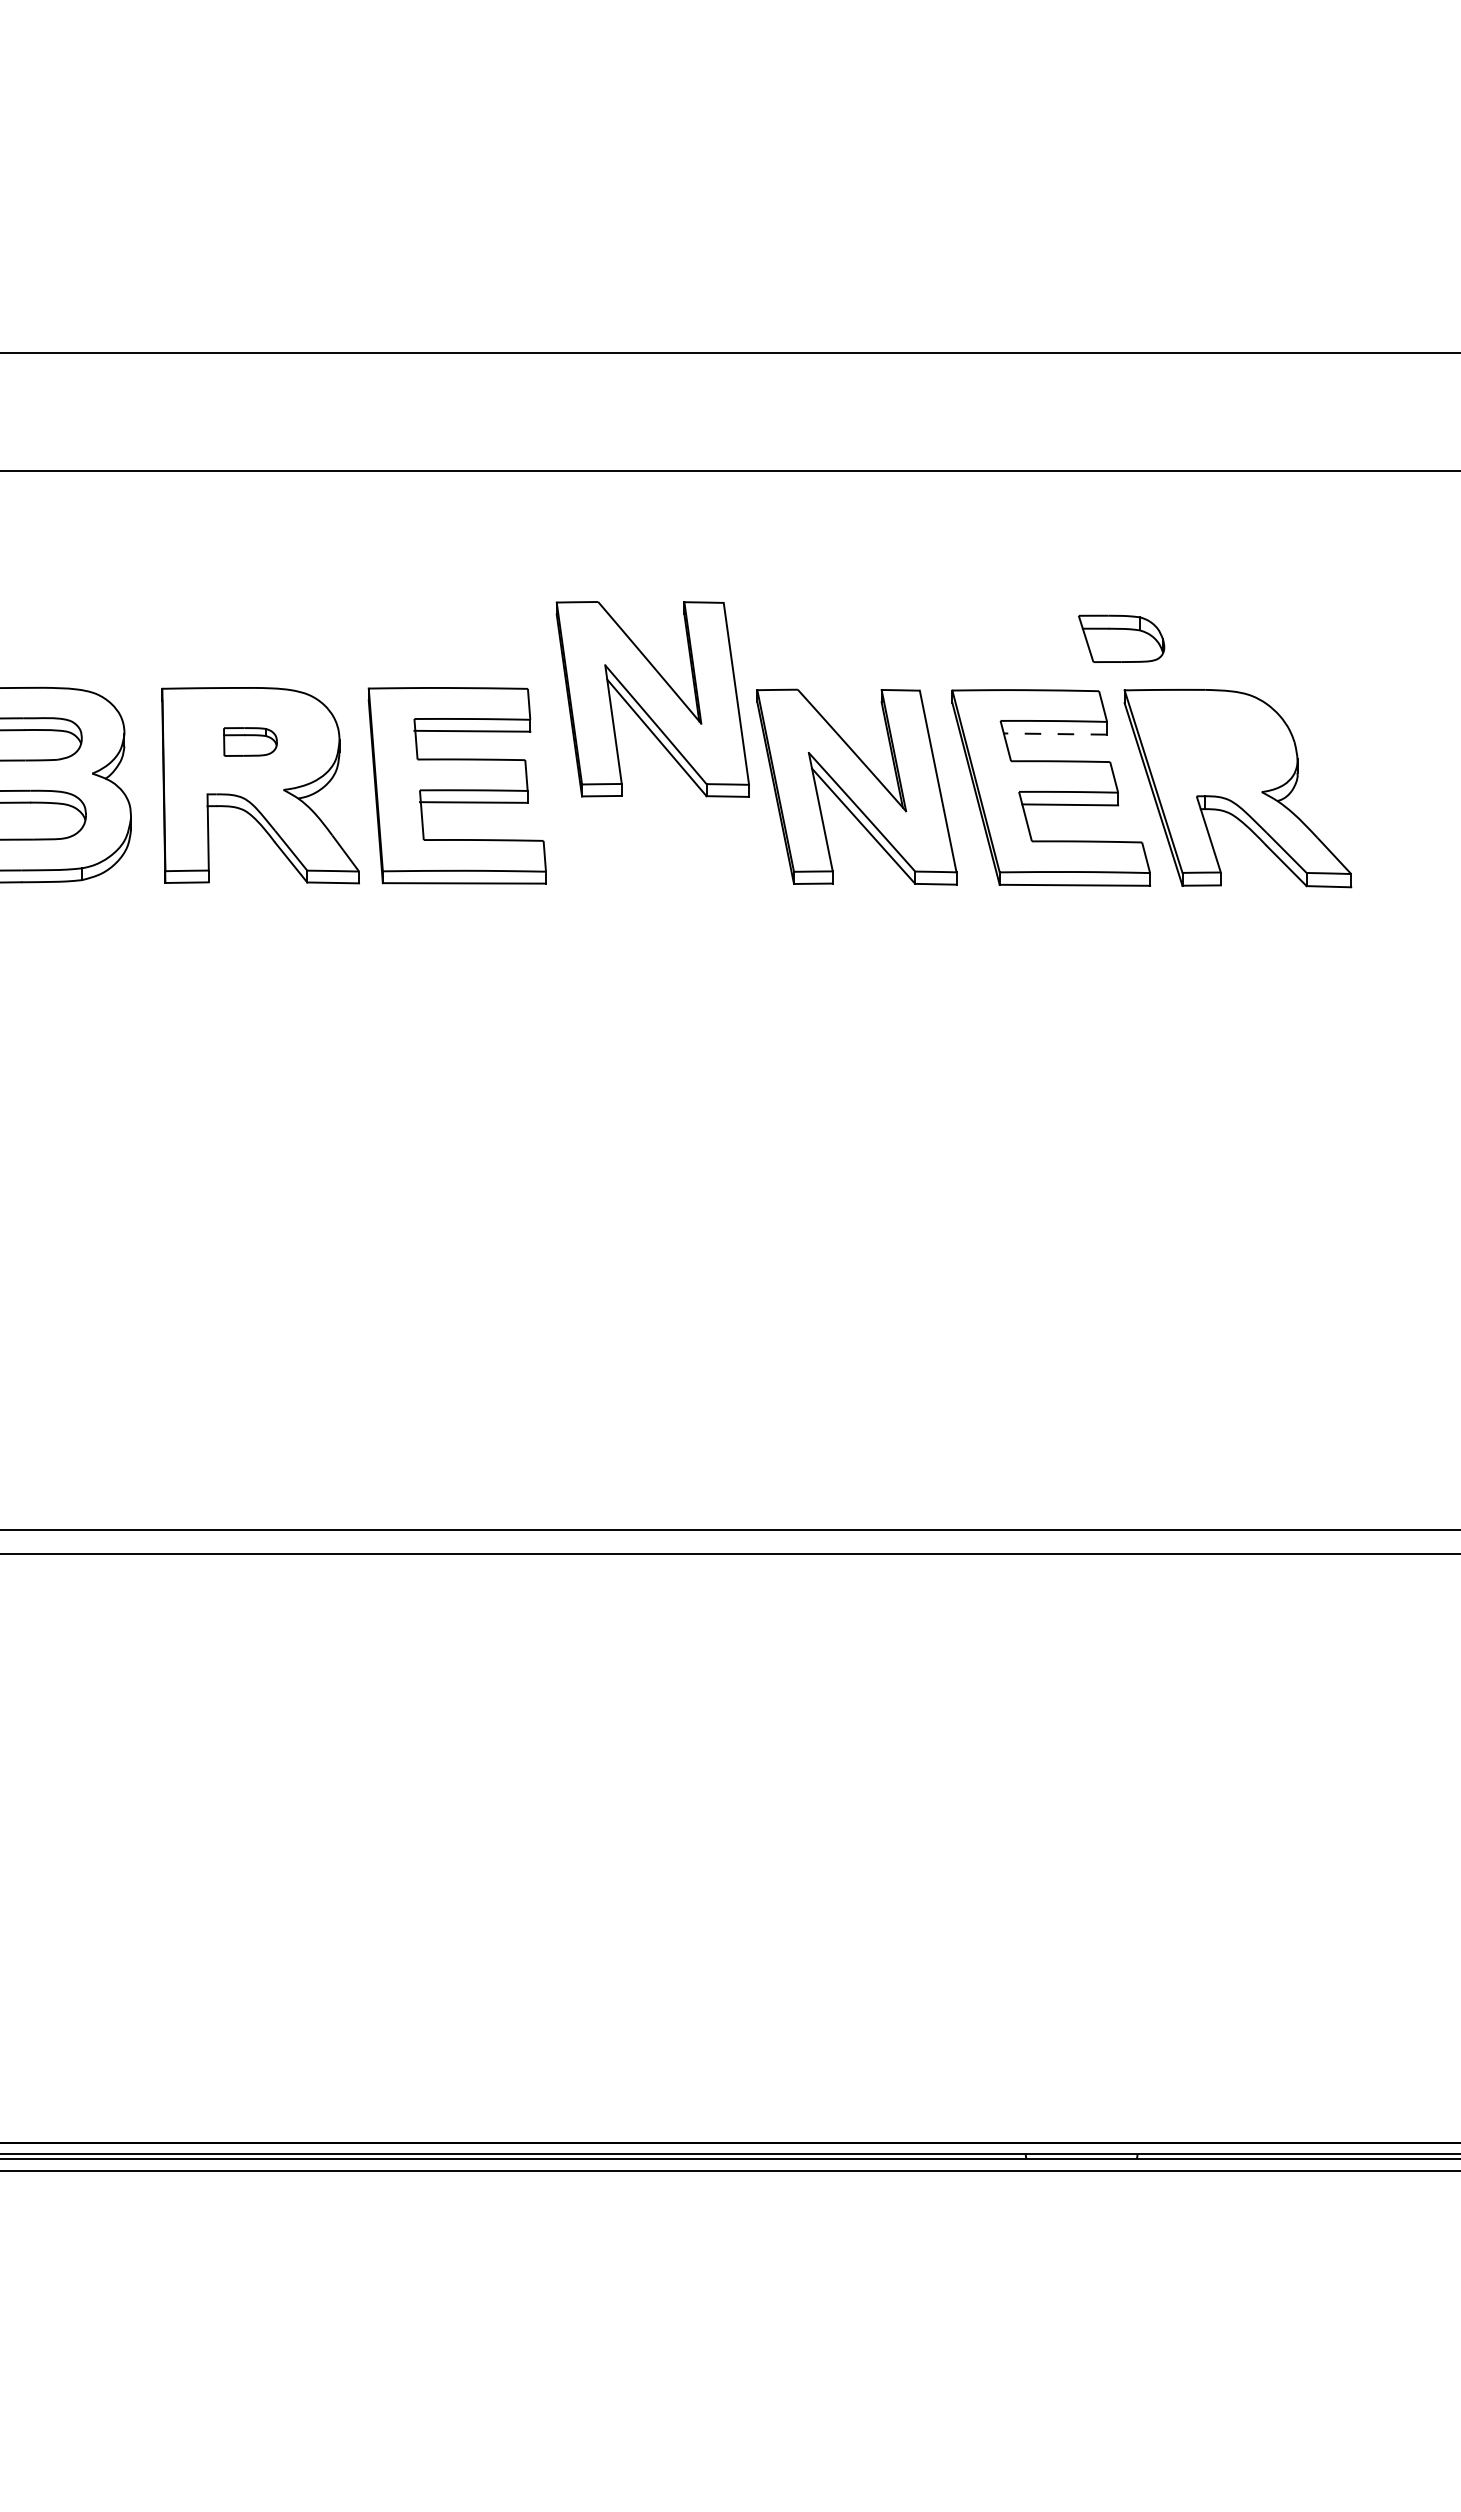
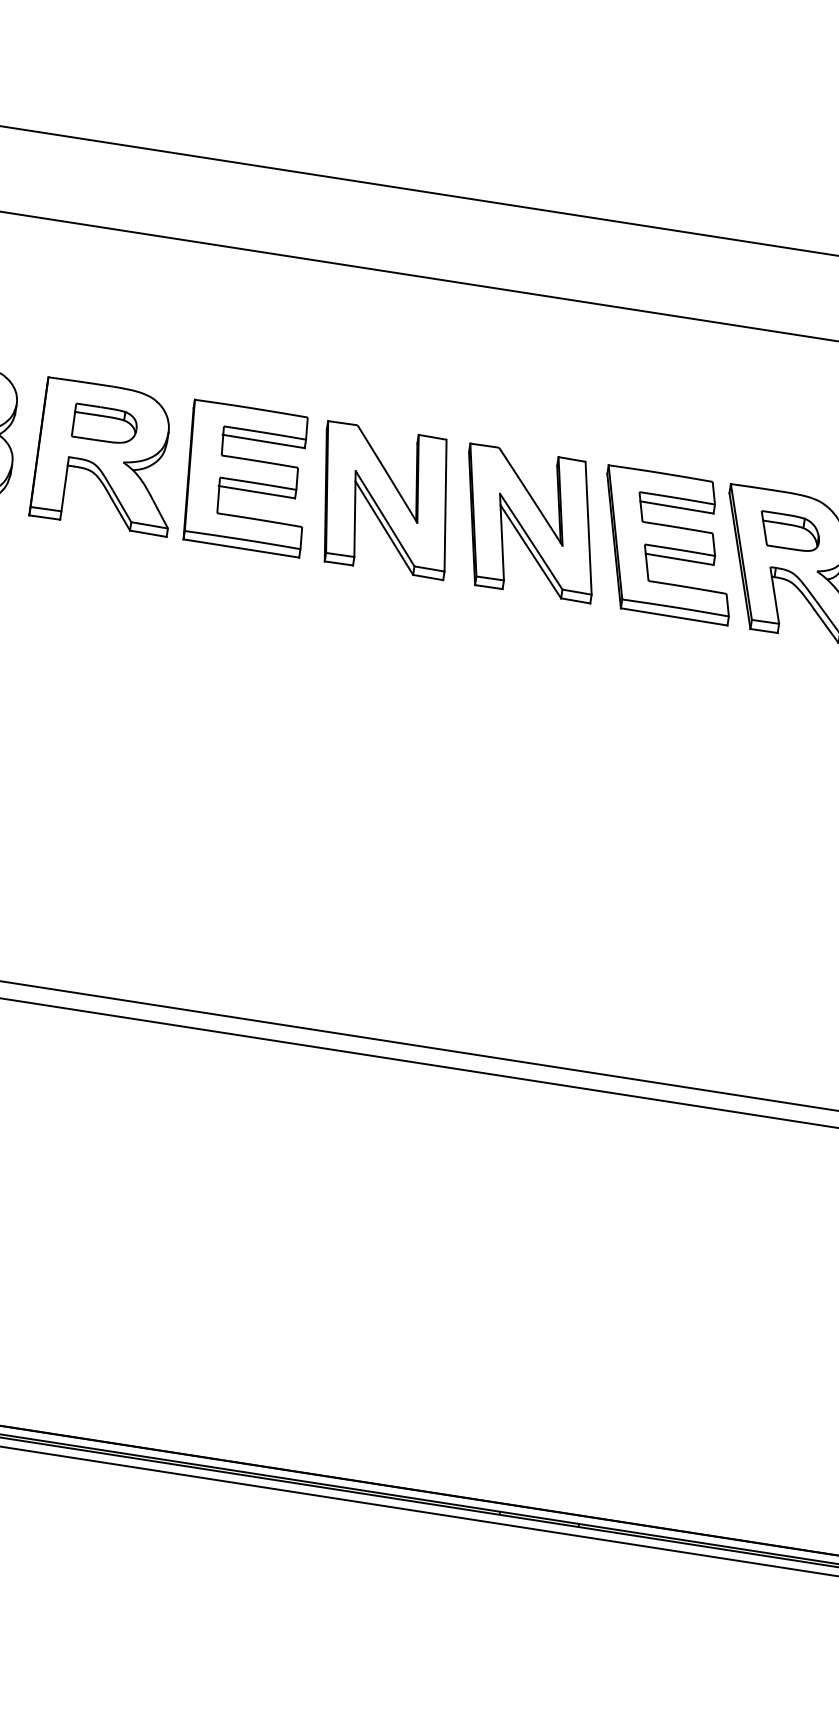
part: (1121, 638) -> (789, 531), moved
part: (652, 699) -> (385, 500), moved
line: (1055, 734) -> (676, 507), dashed -> solid
part: (250, 741) -> (105, 424), size x1.67

